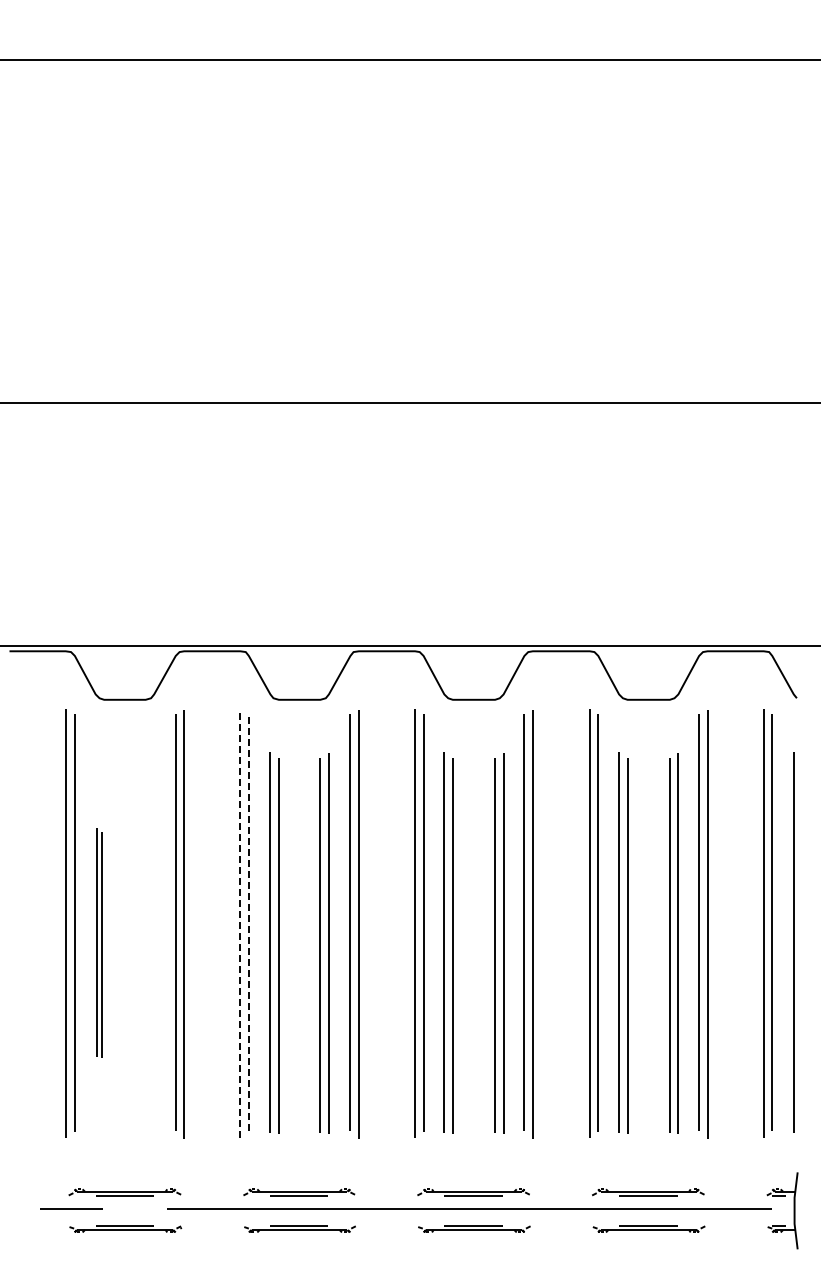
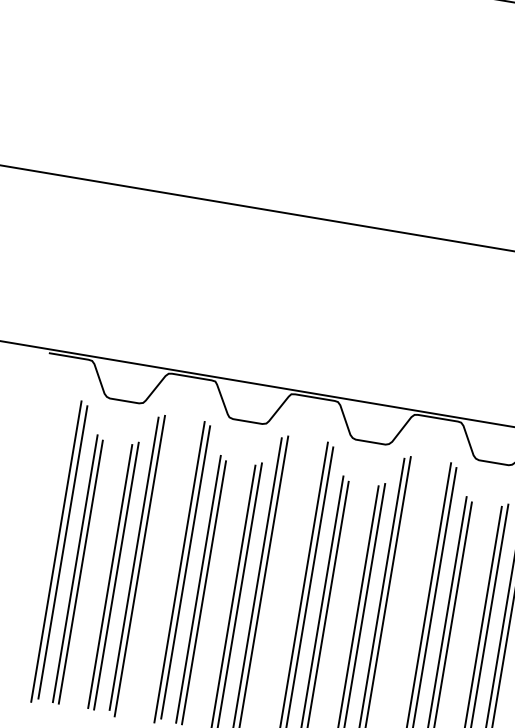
line: (240, 922) -> (179, 571), dashed -> solid
line: (248, 922) -> (185, 572), dashed -> solid
part: (99, 942) -> (77, 569), size x1.67
part: (149, 943) -> (113, 575), added

